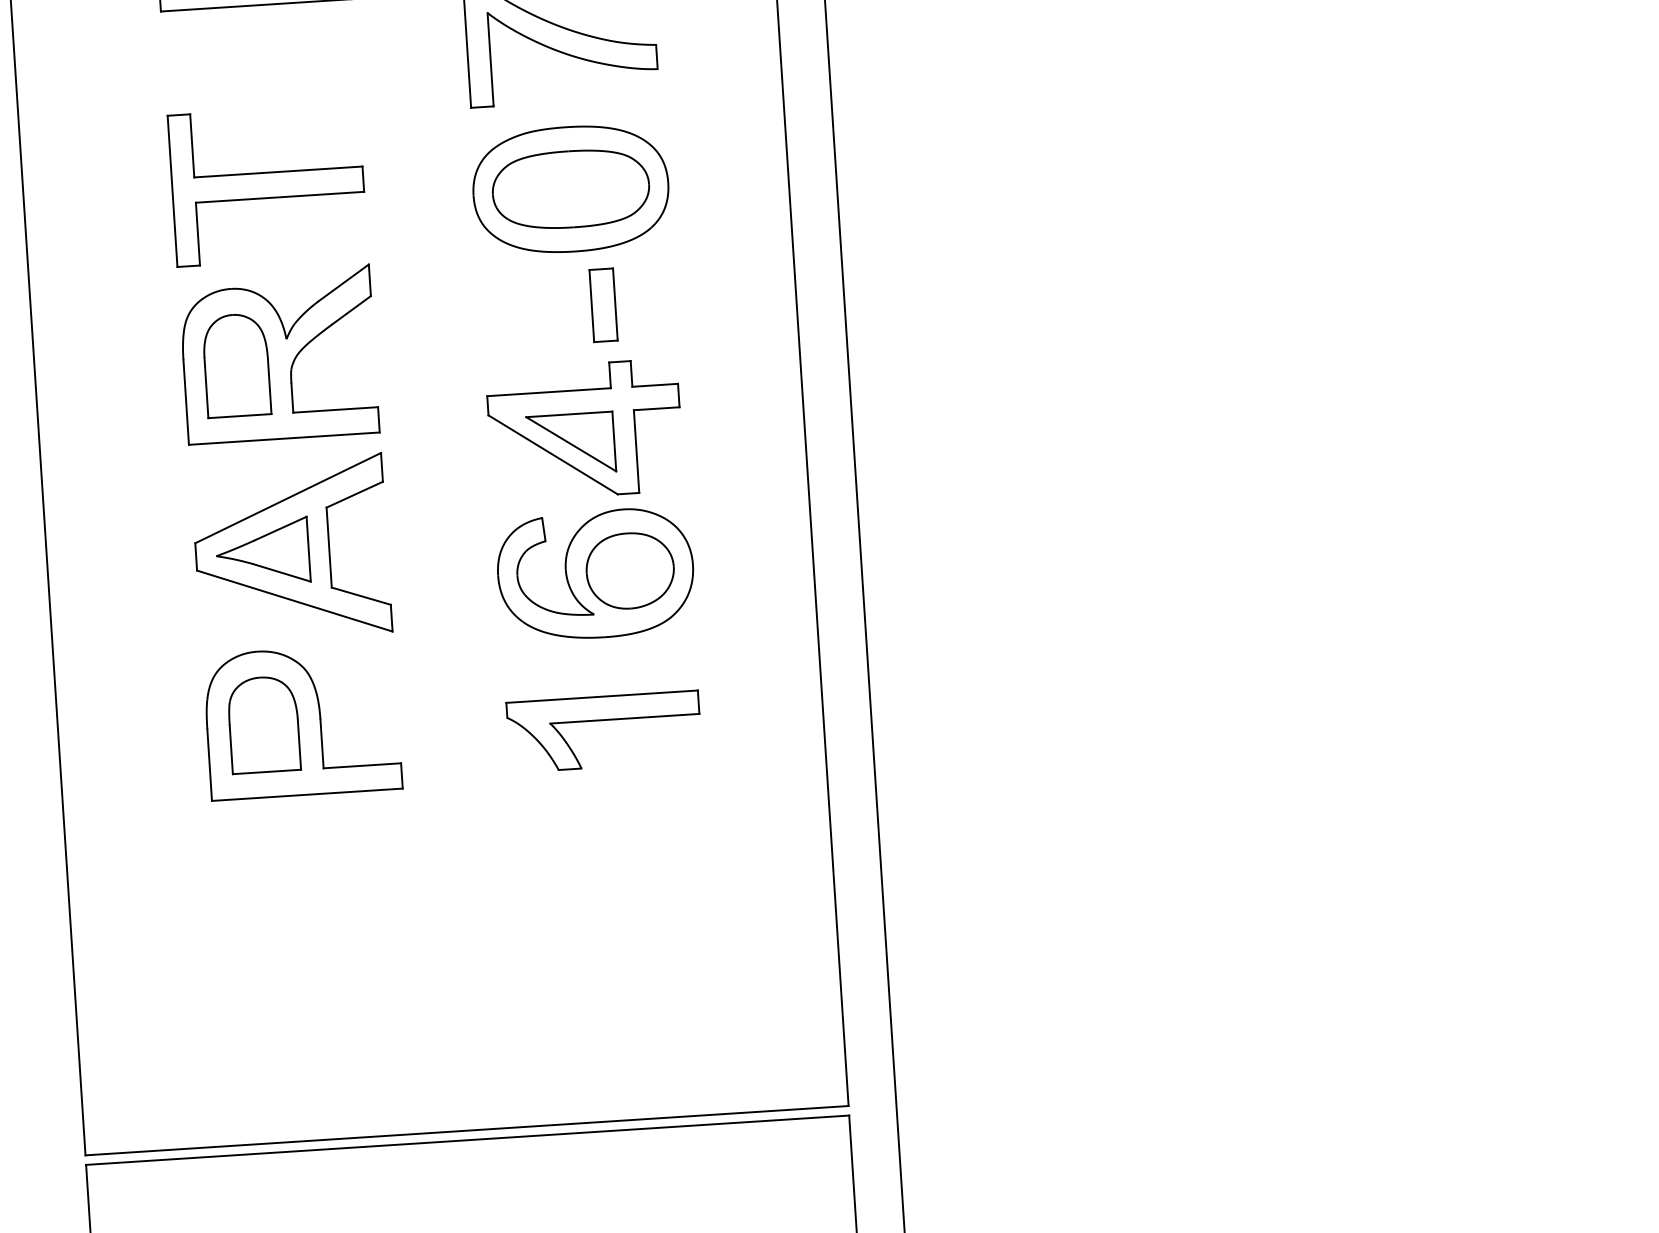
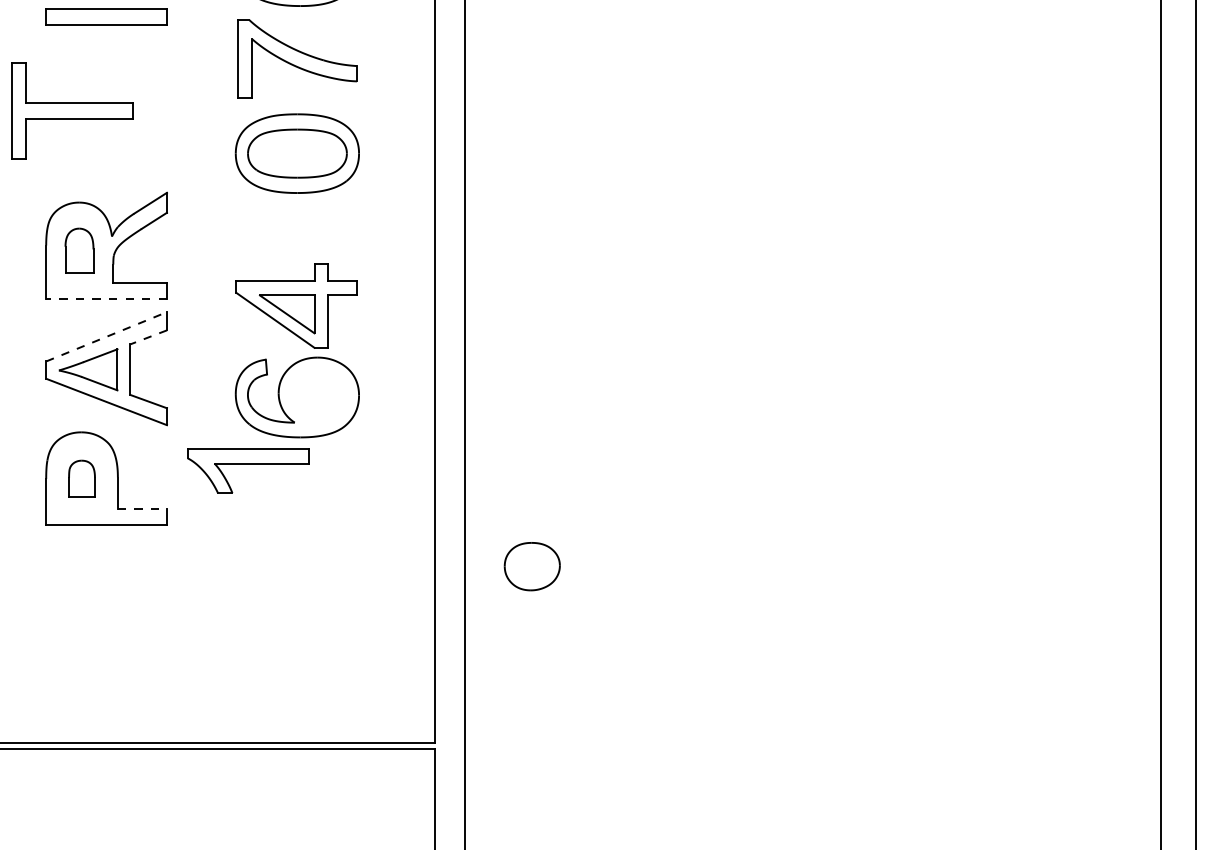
part: (267, 184) -> (72, 110), moved
part: (603, 304) -> (313, 227), removed
part: (236, 364) -> (79, 250), size x0.7
line: (284, 439) -> (106, 299), solid -> dashed
line: (354, 494) -> (148, 337), solid -> dashed
line: (289, 497) -> (107, 336), solid -> dashed
part: (629, 570) -> (531, 566), moved
part: (263, 724) -> (81, 478), size x0.6
part: (604, 730) -> (248, 470), moved
line: (362, 765) -> (142, 508), solid -> dashed

